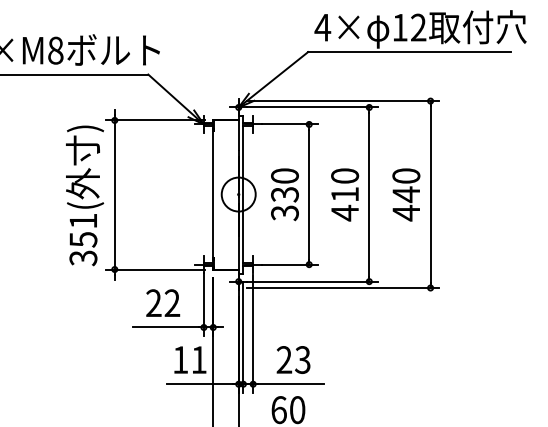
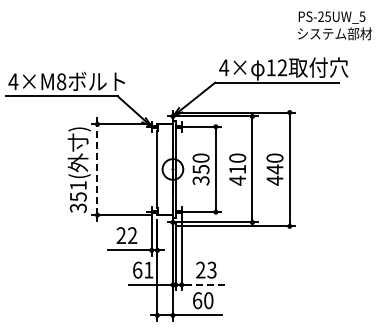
line: (114, 194) -> (97, 169), solid -> dashed
text: (284, 194) -> (200, 169), 330 -> 350
text: (180, 358) -> (137, 269), 11 -> 61
line: (292, 383) -> (205, 284), solid -> dashed

